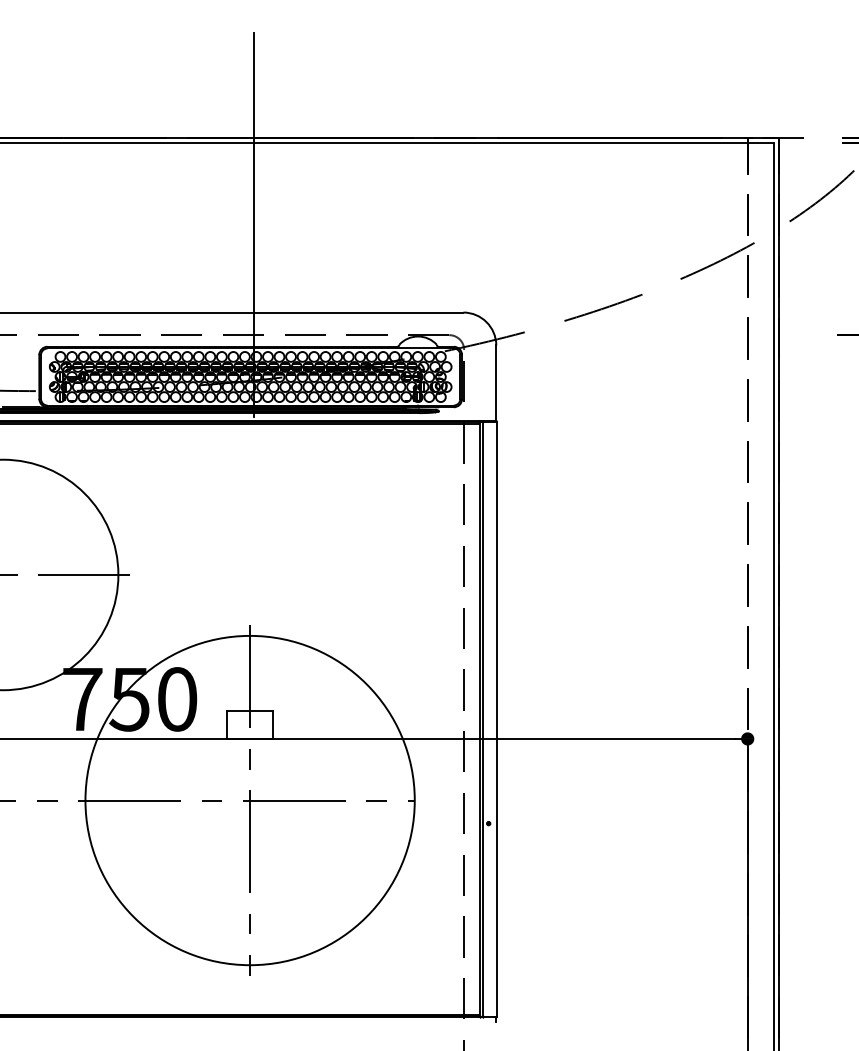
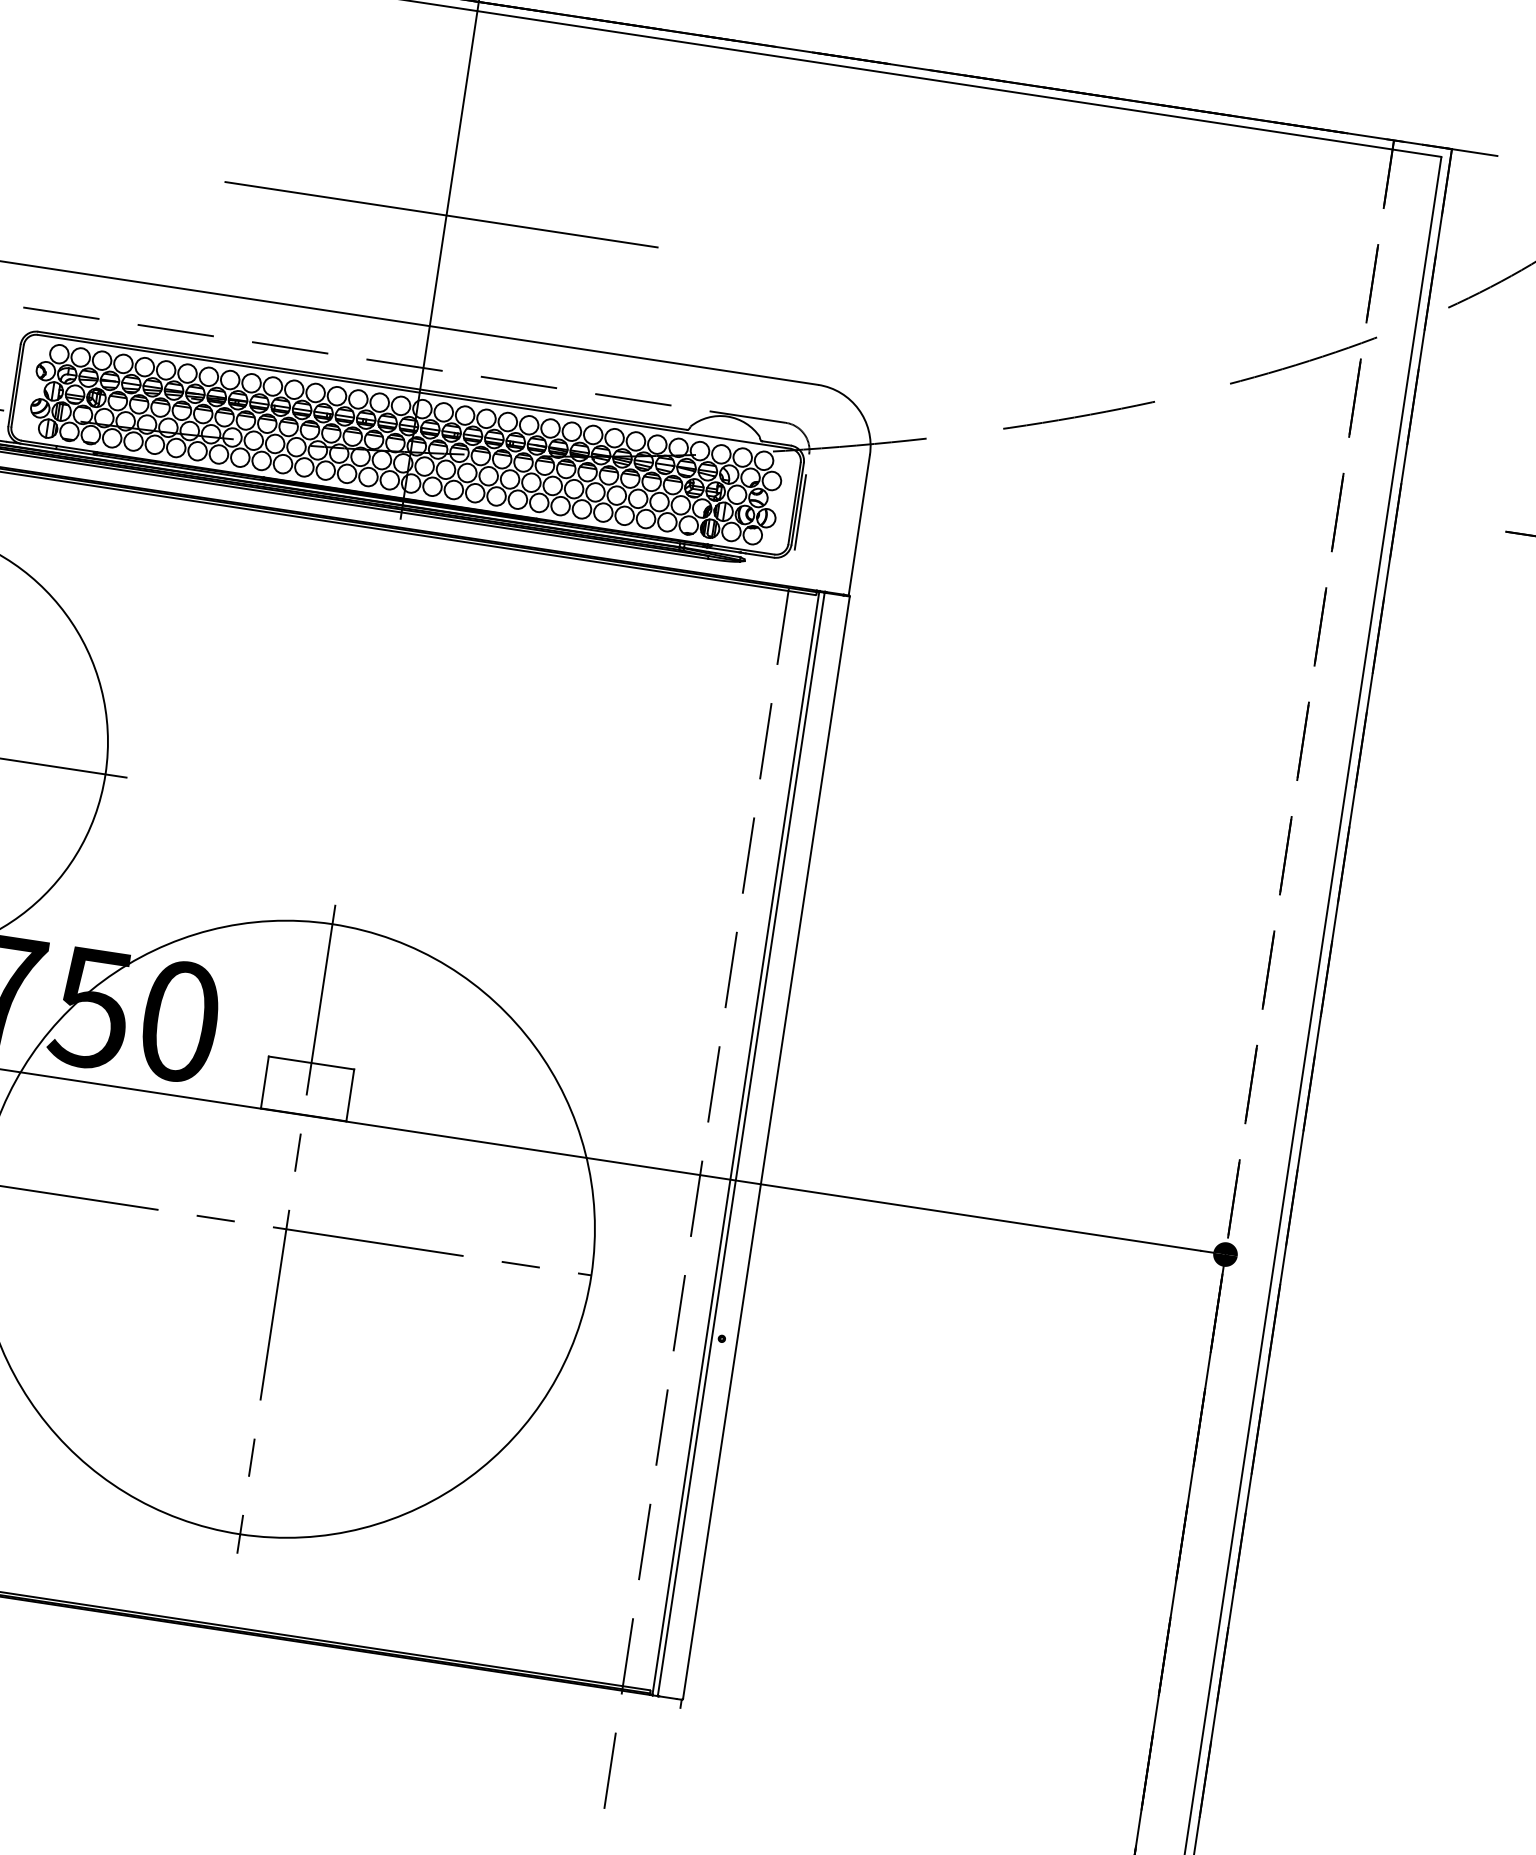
line: (250, 252) -> (440, 213), added

